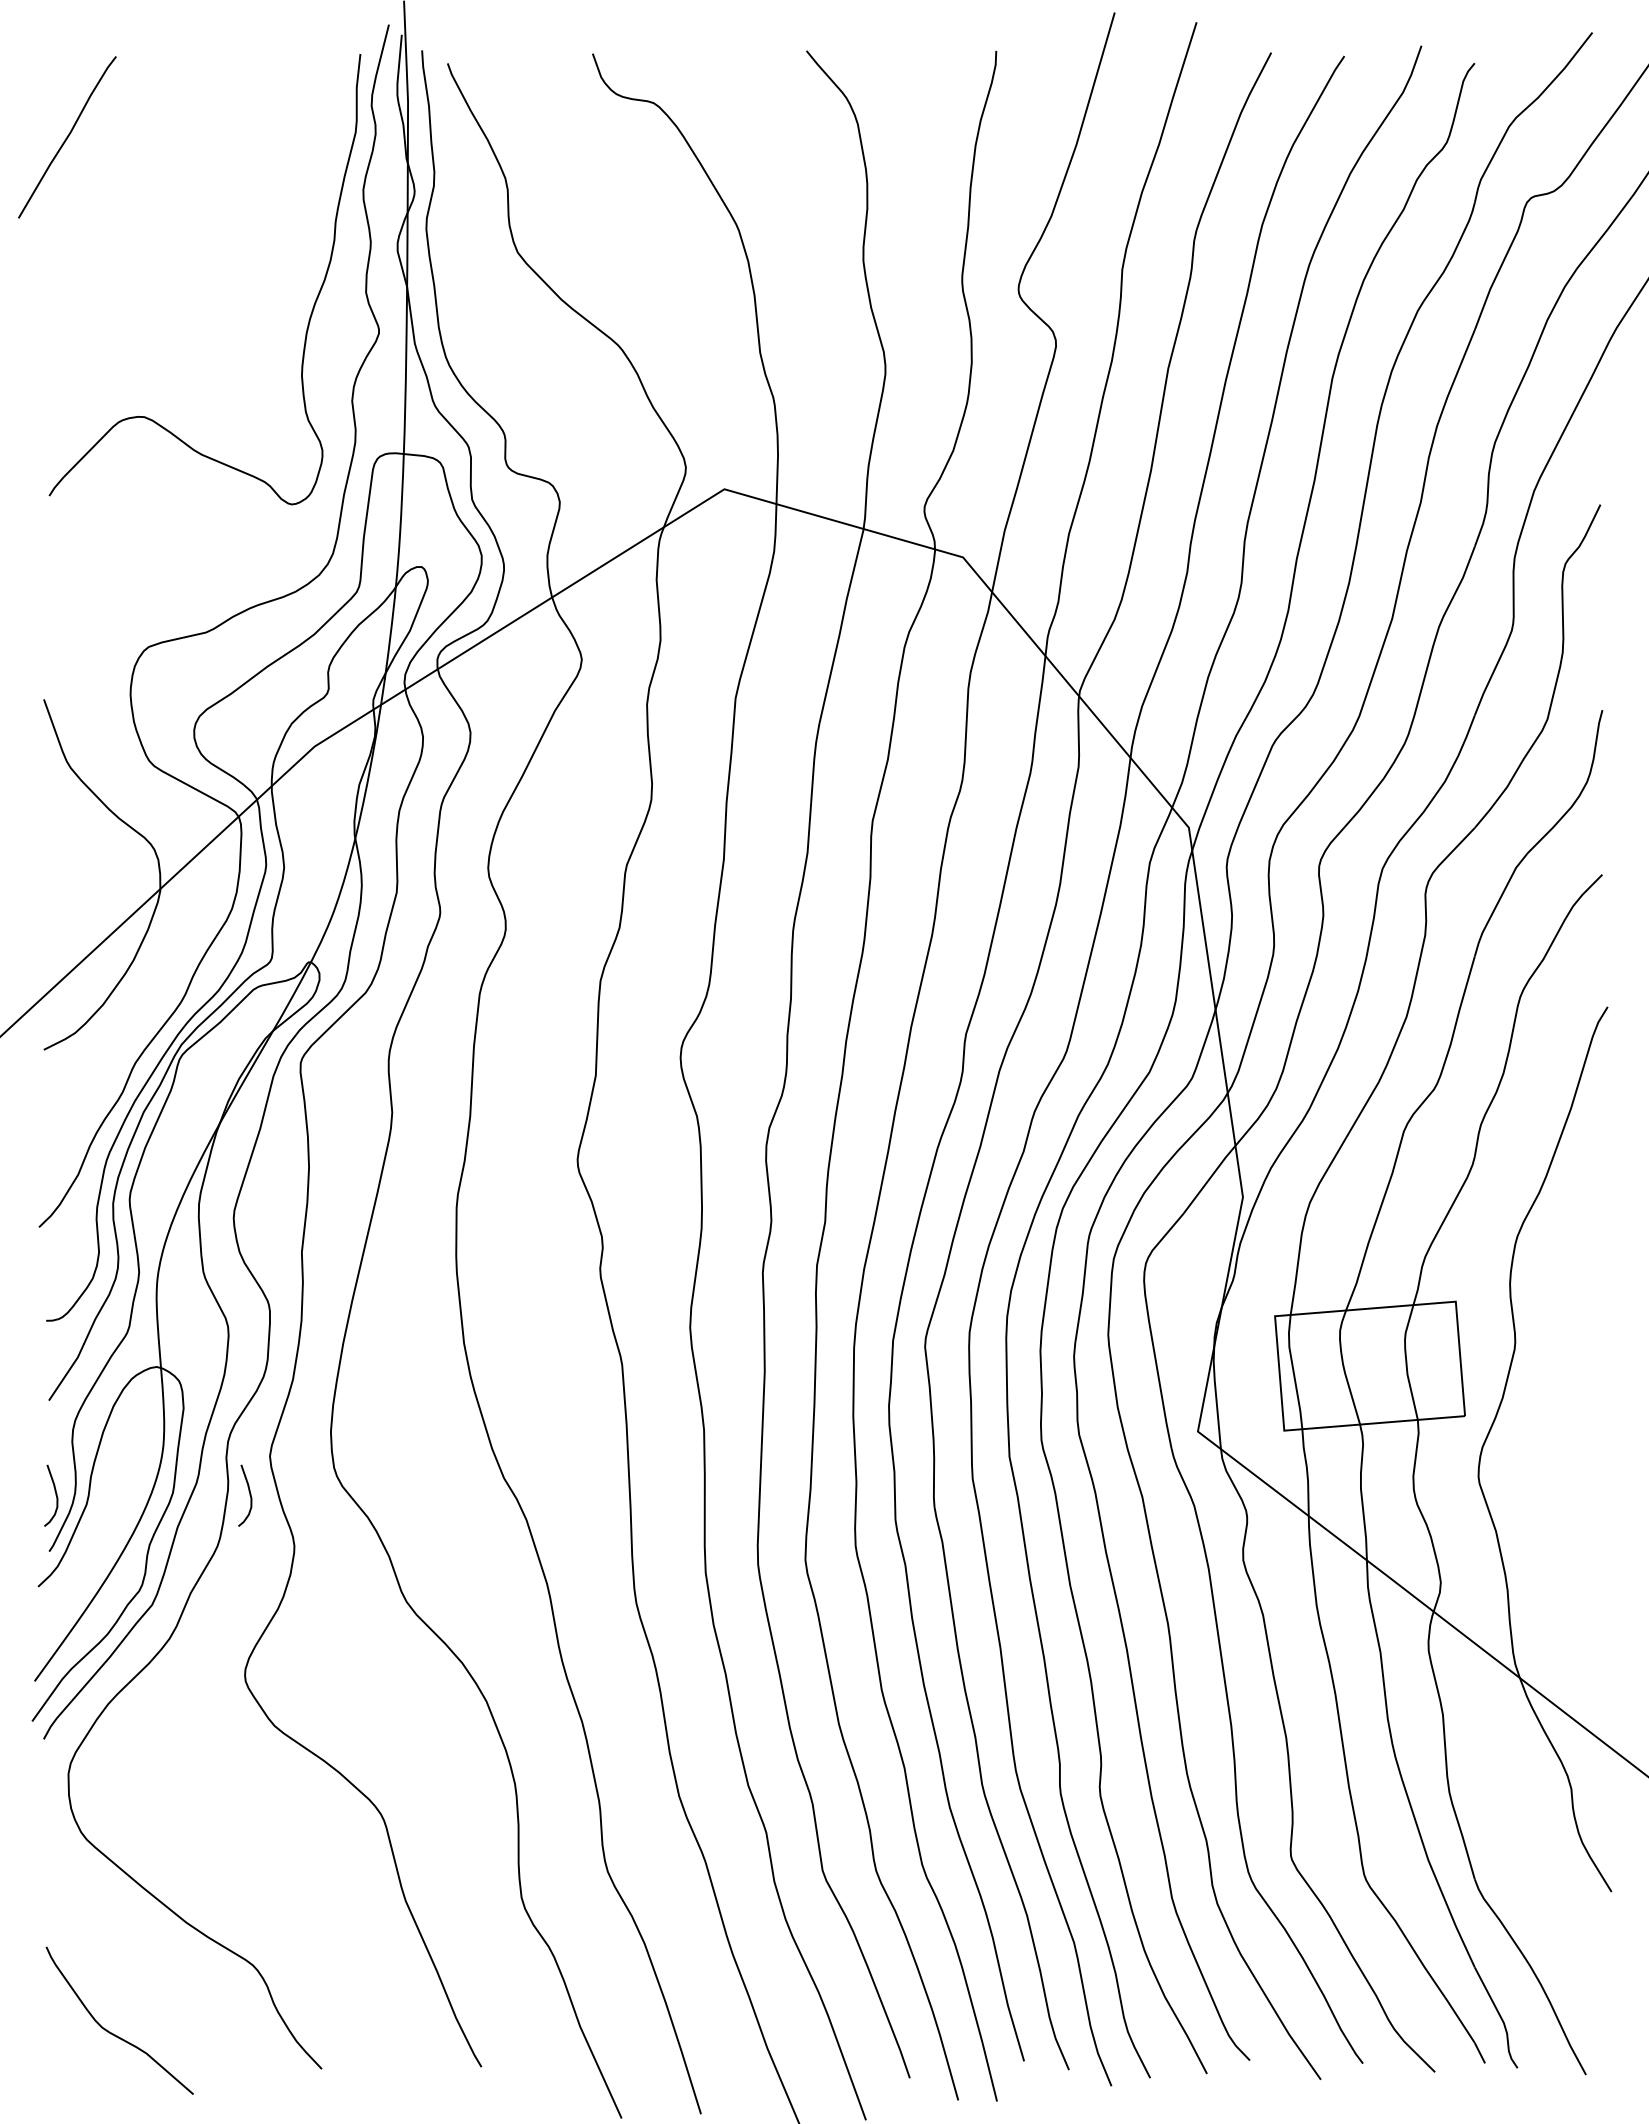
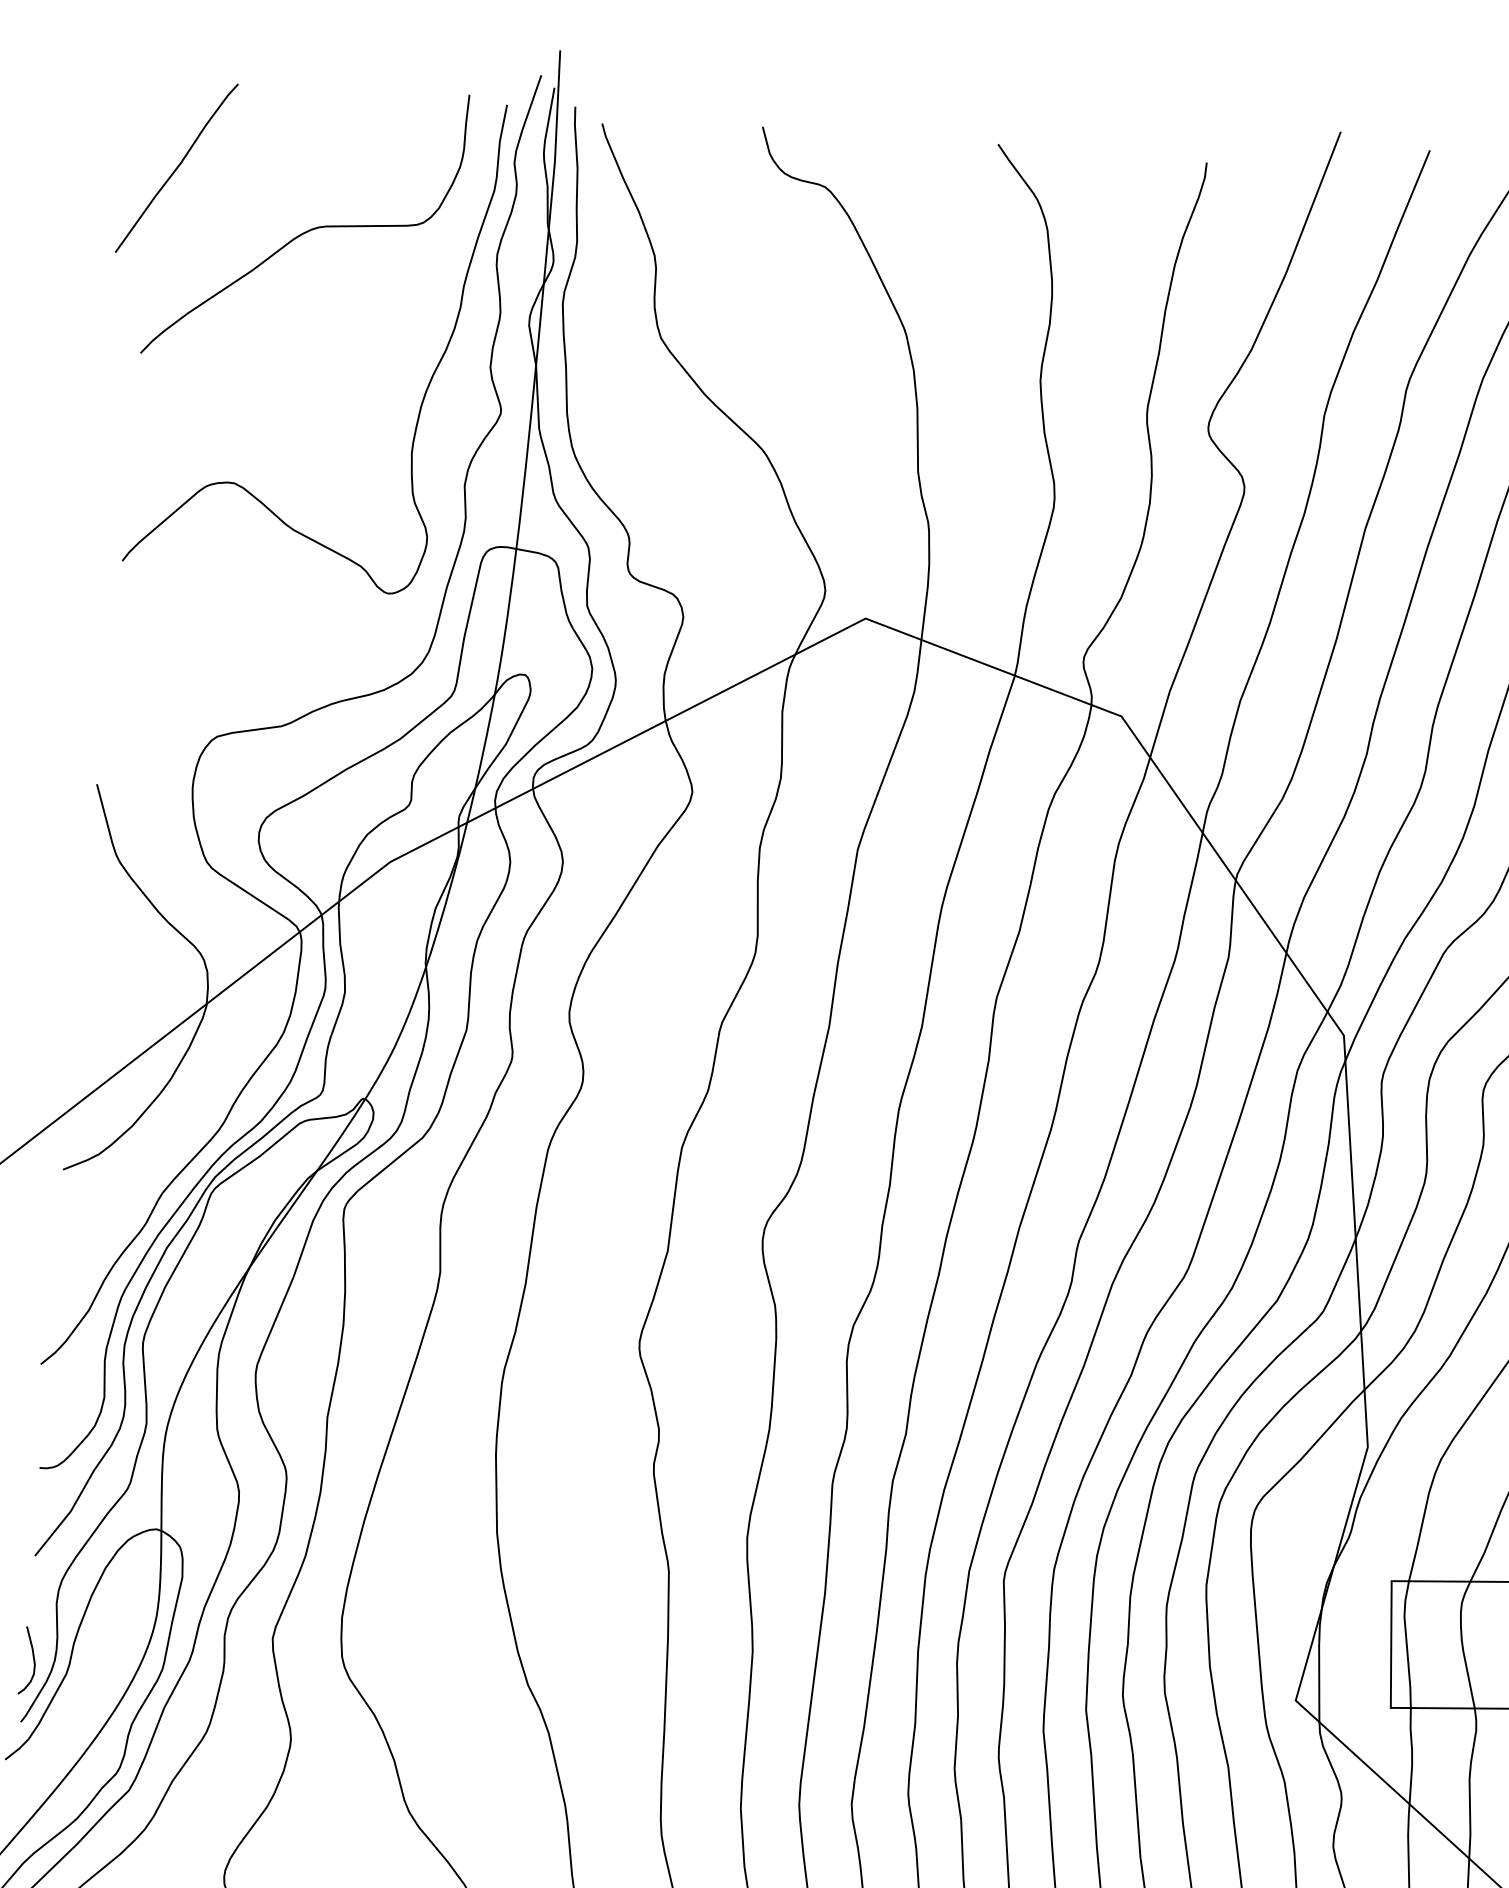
curve: (190, 182) -> (307, 229), added
curve: (249, 1495) -> (246, 1679), removed

